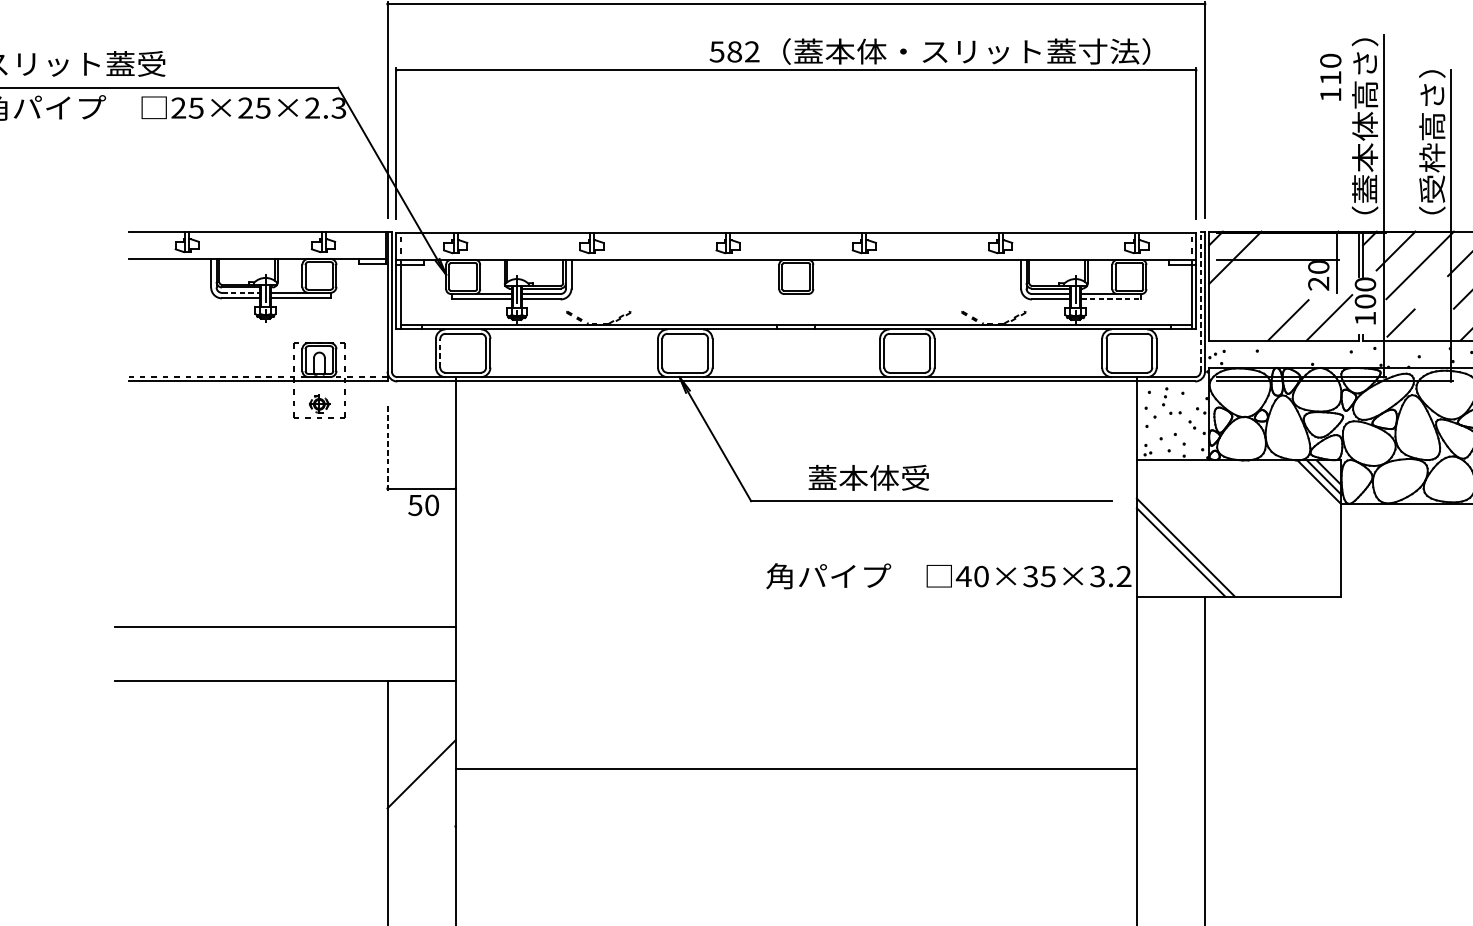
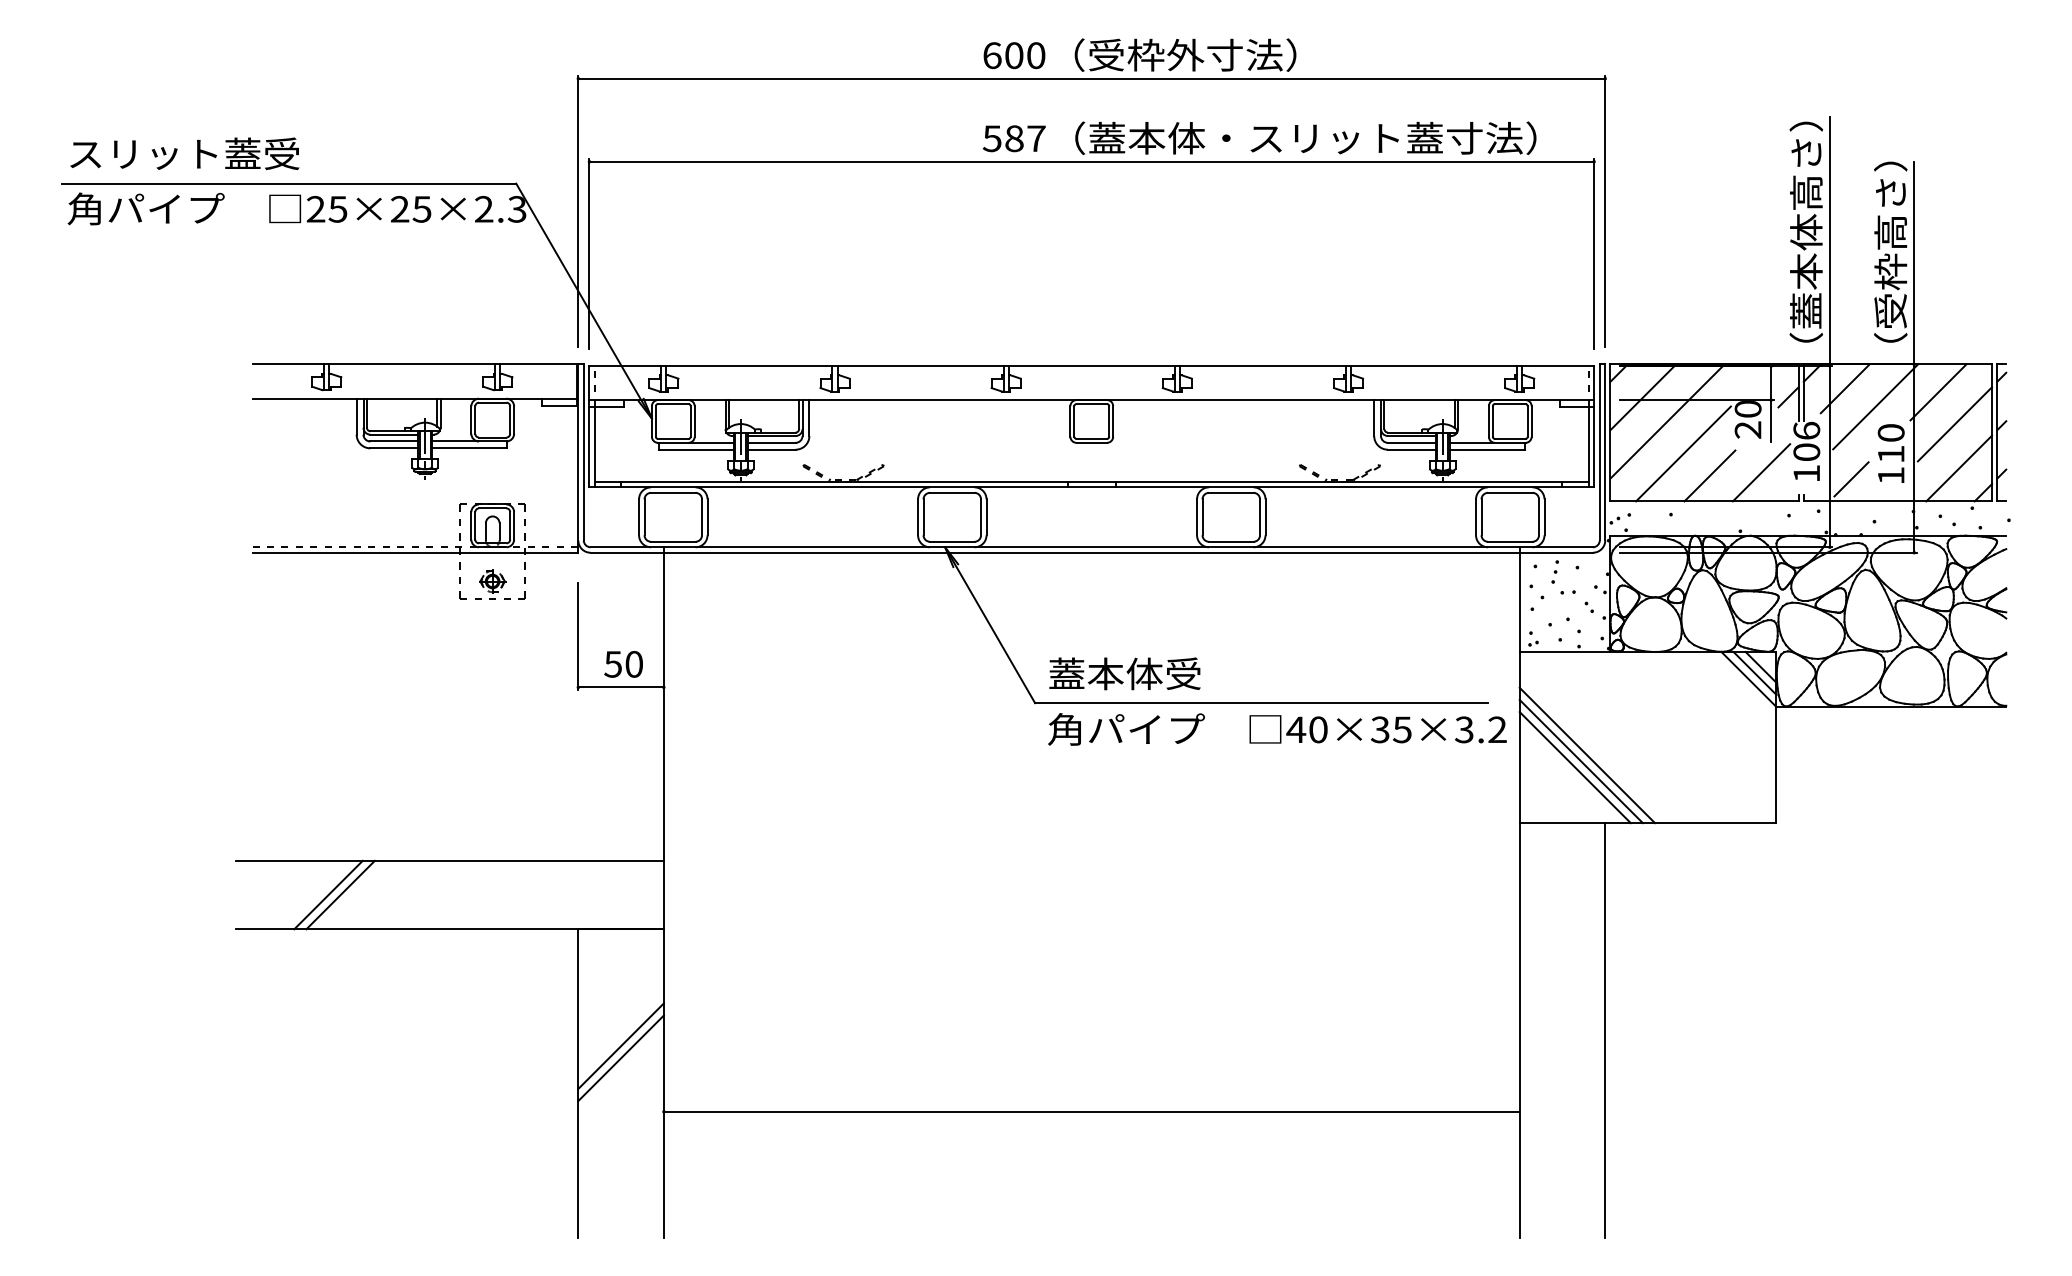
text: (752, 51) -> (1036, 138), 582 -> 587
text: (1330, 77) -> (1890, 453), moved
line: (1350, 257) -> (1788, 397), added
line: (1254, 277) -> (1667, 421), added
text: (1365, 284) -> (1806, 430), 100 -> 106
line: (241, 292) -> (394, 441), dashed -> solid
line: (1111, 299) -> (1487, 449), dashed -> solid
line: (1200, 301) -> (1599, 452), dashed -> solid
line: (1267, 302) -> (1683, 453), added
line: (440, 353) -> (644, 517), dashed -> solid
line: (387, 448) -> (578, 636), dashed -> solid
text: (868, 477) -> (1124, 673), moved
text: (423, 505) -> (623, 664), moved
line: (1190, 542) -> (1587, 755), added
text: (948, 576) -> (1277, 729), moved
line: (188, 653) -> (328, 894), added
line: (198, 653) -> (340, 894), added
line: (796, 768) -> (1091, 1111), moved
line: (421, 784) -> (620, 1058), added

